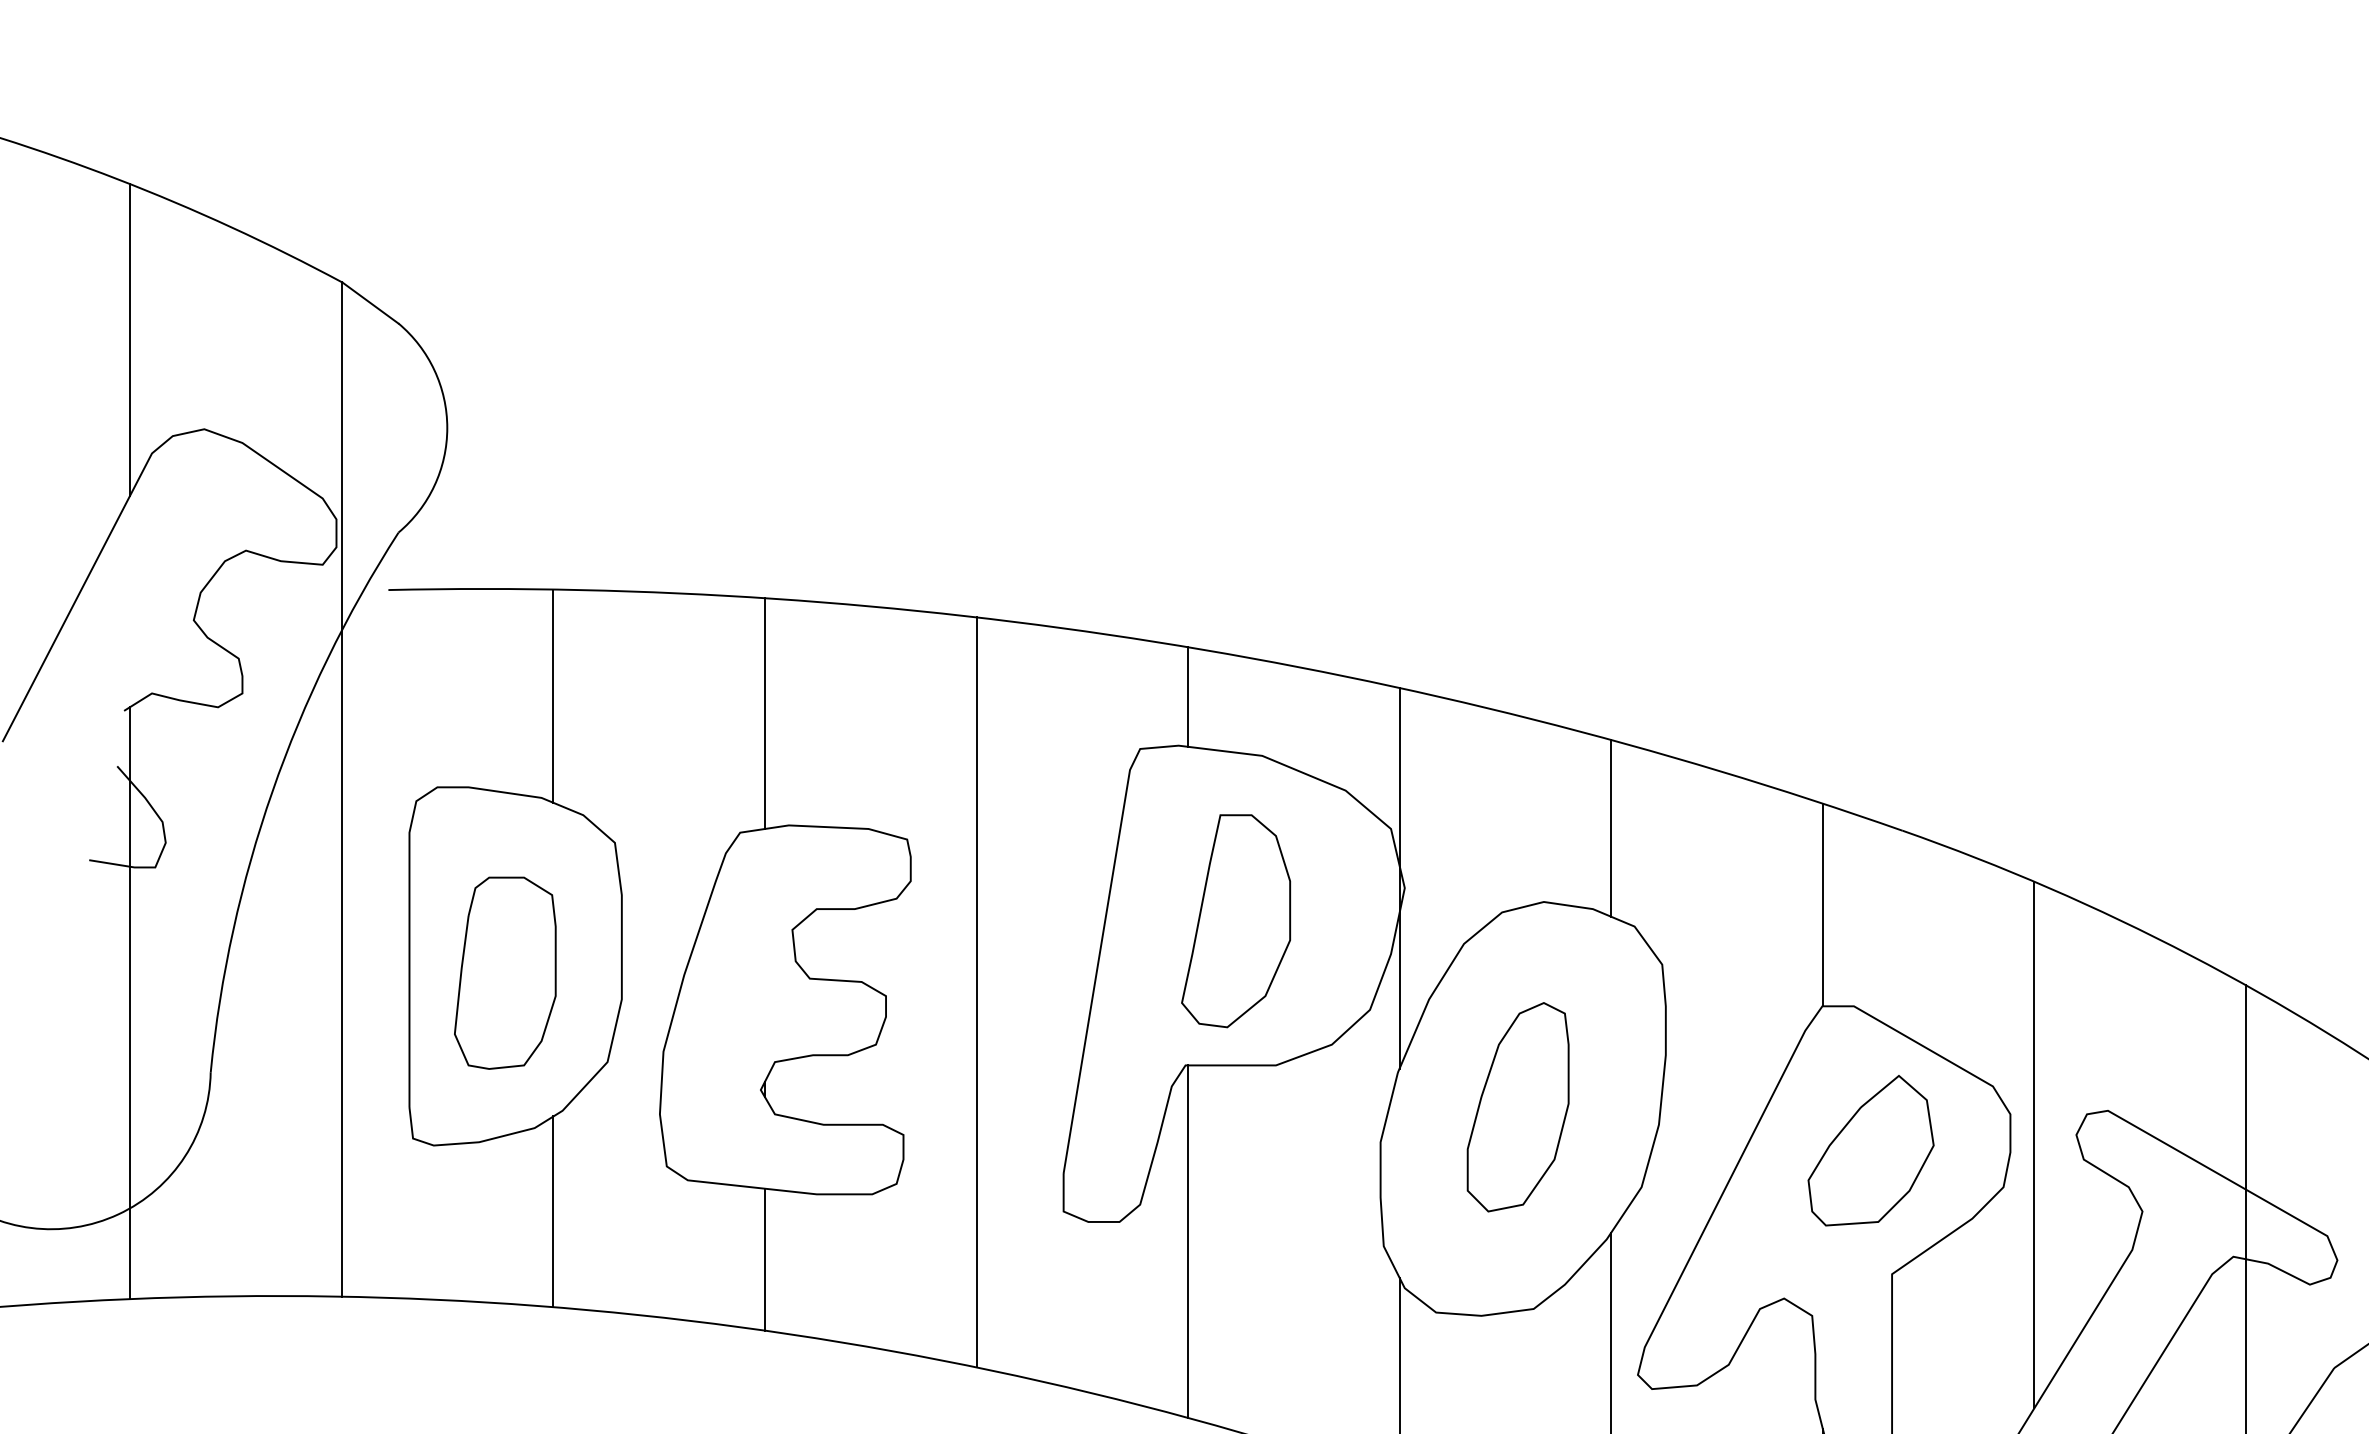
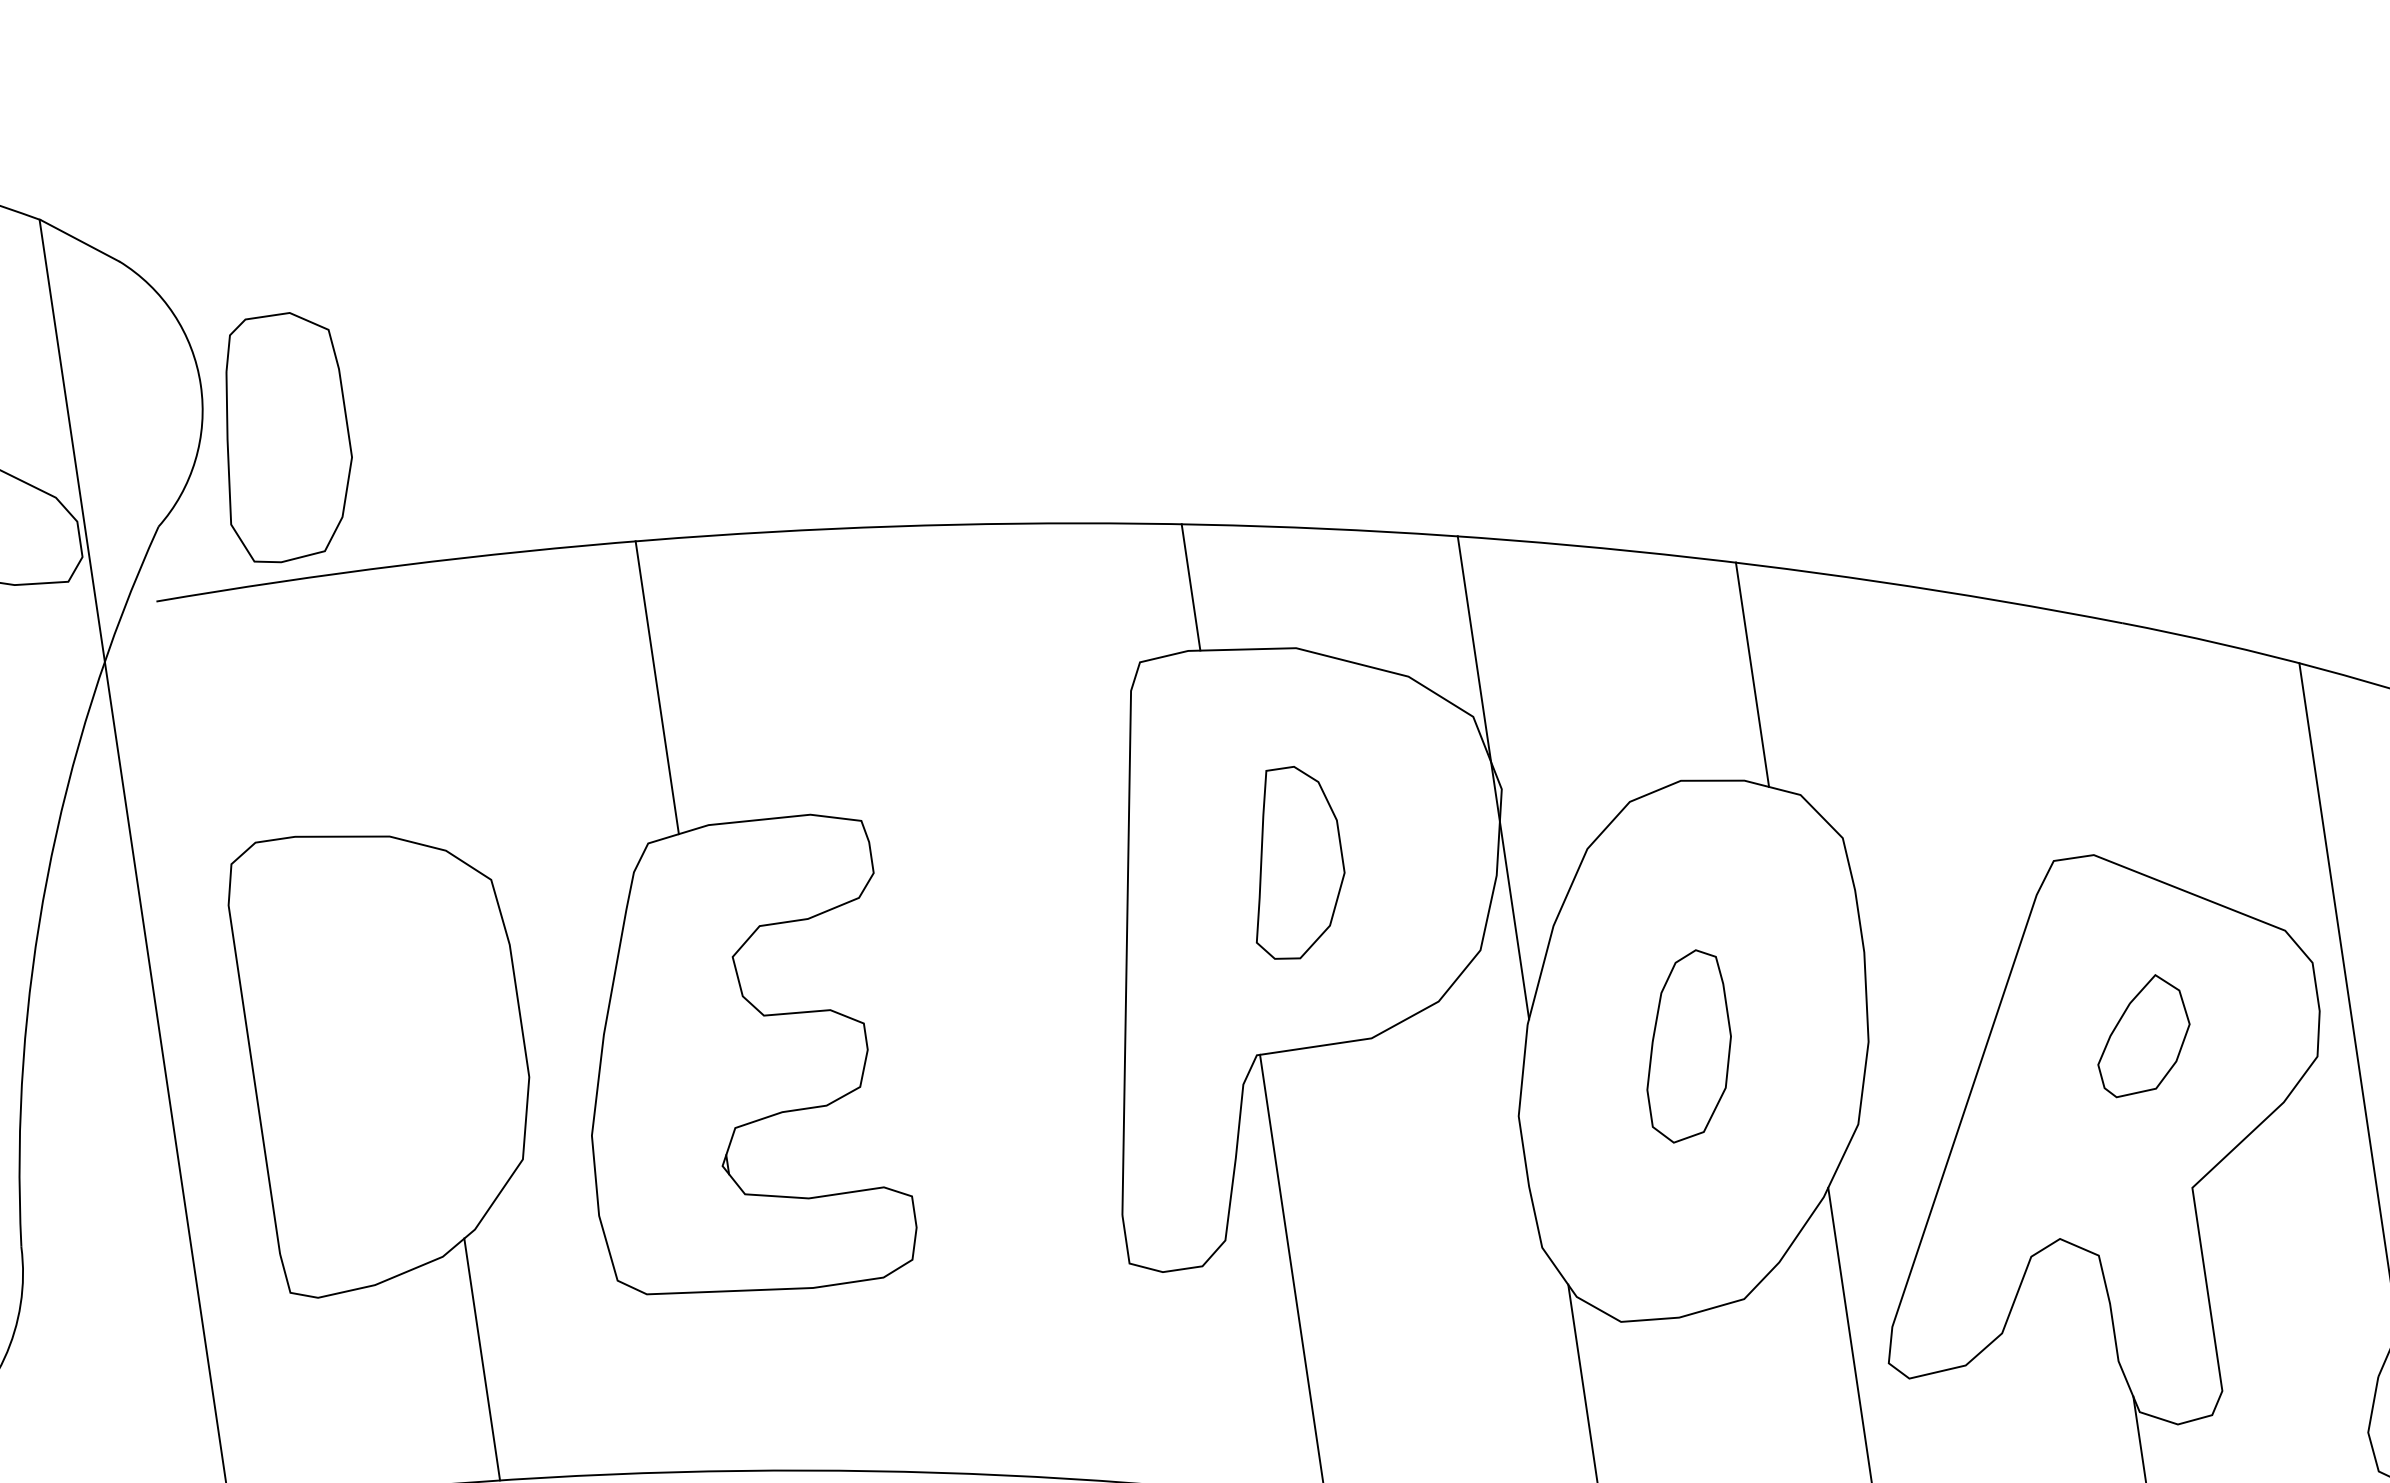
line: (553, 695) -> (385, 704), removed
line: (1822, 904) -> (2034, 731), removed
part: (1236, 921) -> (1294, 863), size x0.7
part: (505, 972) -> (283, 436), moved
line: (976, 992) -> (977, 1001), removed
part: (1517, 1107) -> (1685, 1046), size x0.7
part: (1870, 1150) -> (2141, 1034), size x0.6
line: (764, 1259) -> (759, 1380), removed

